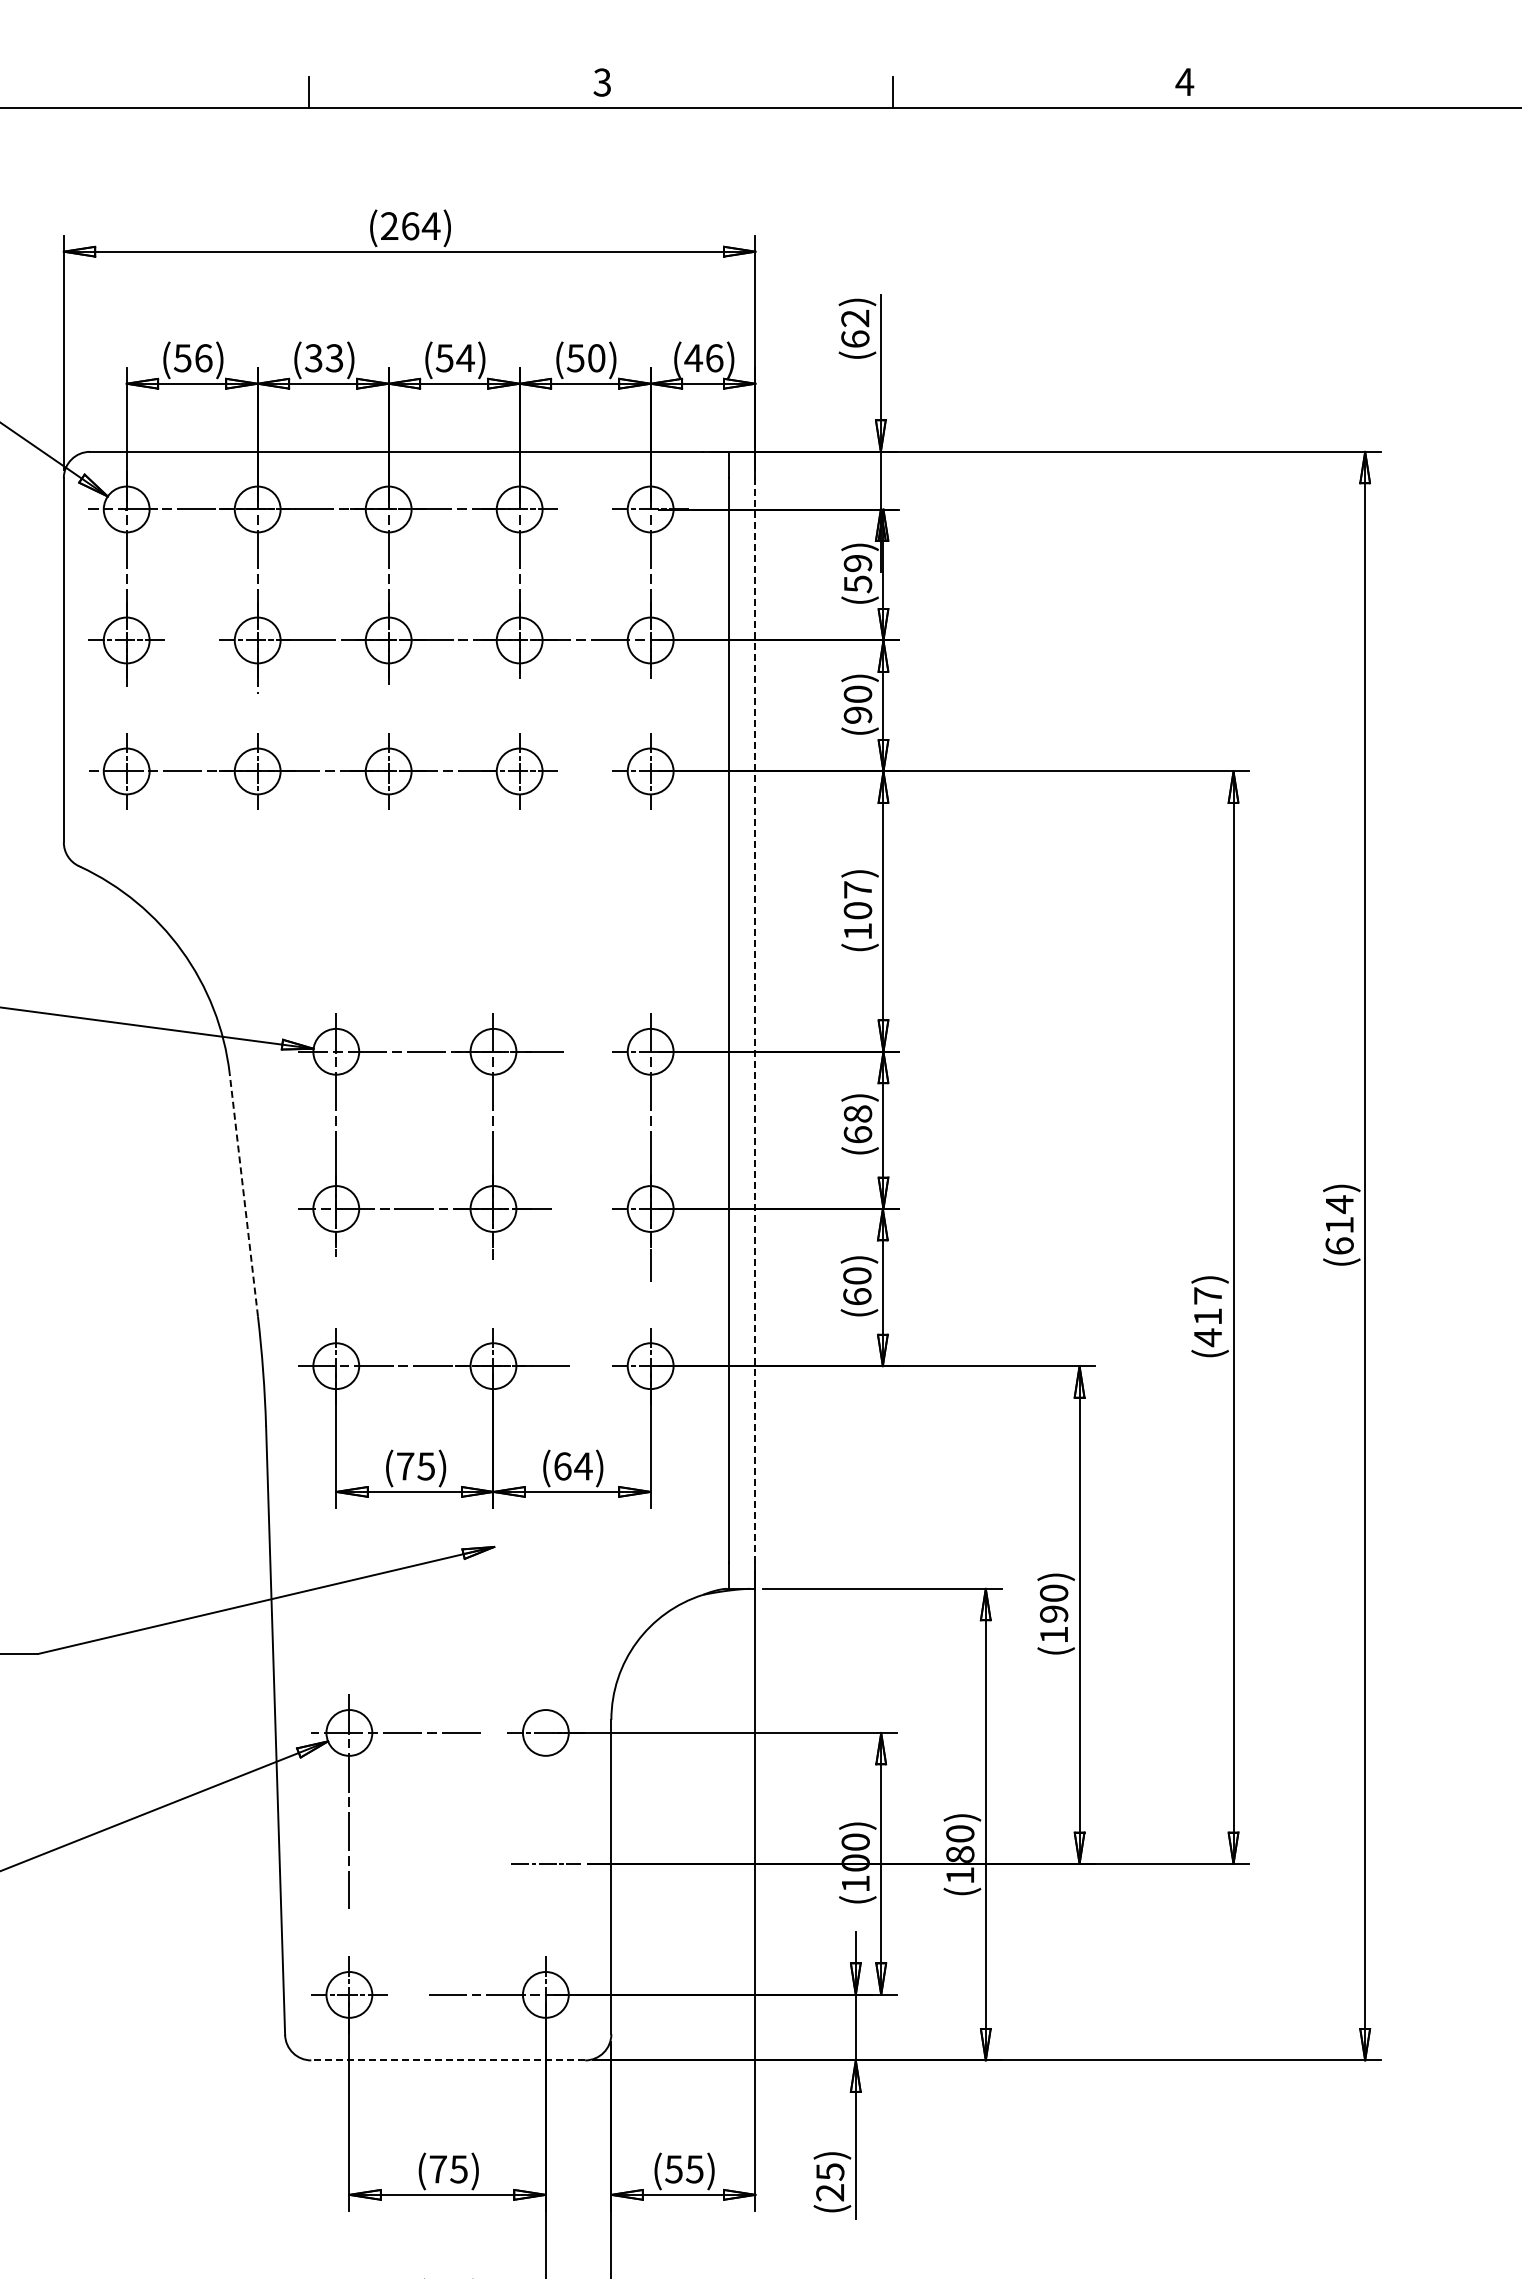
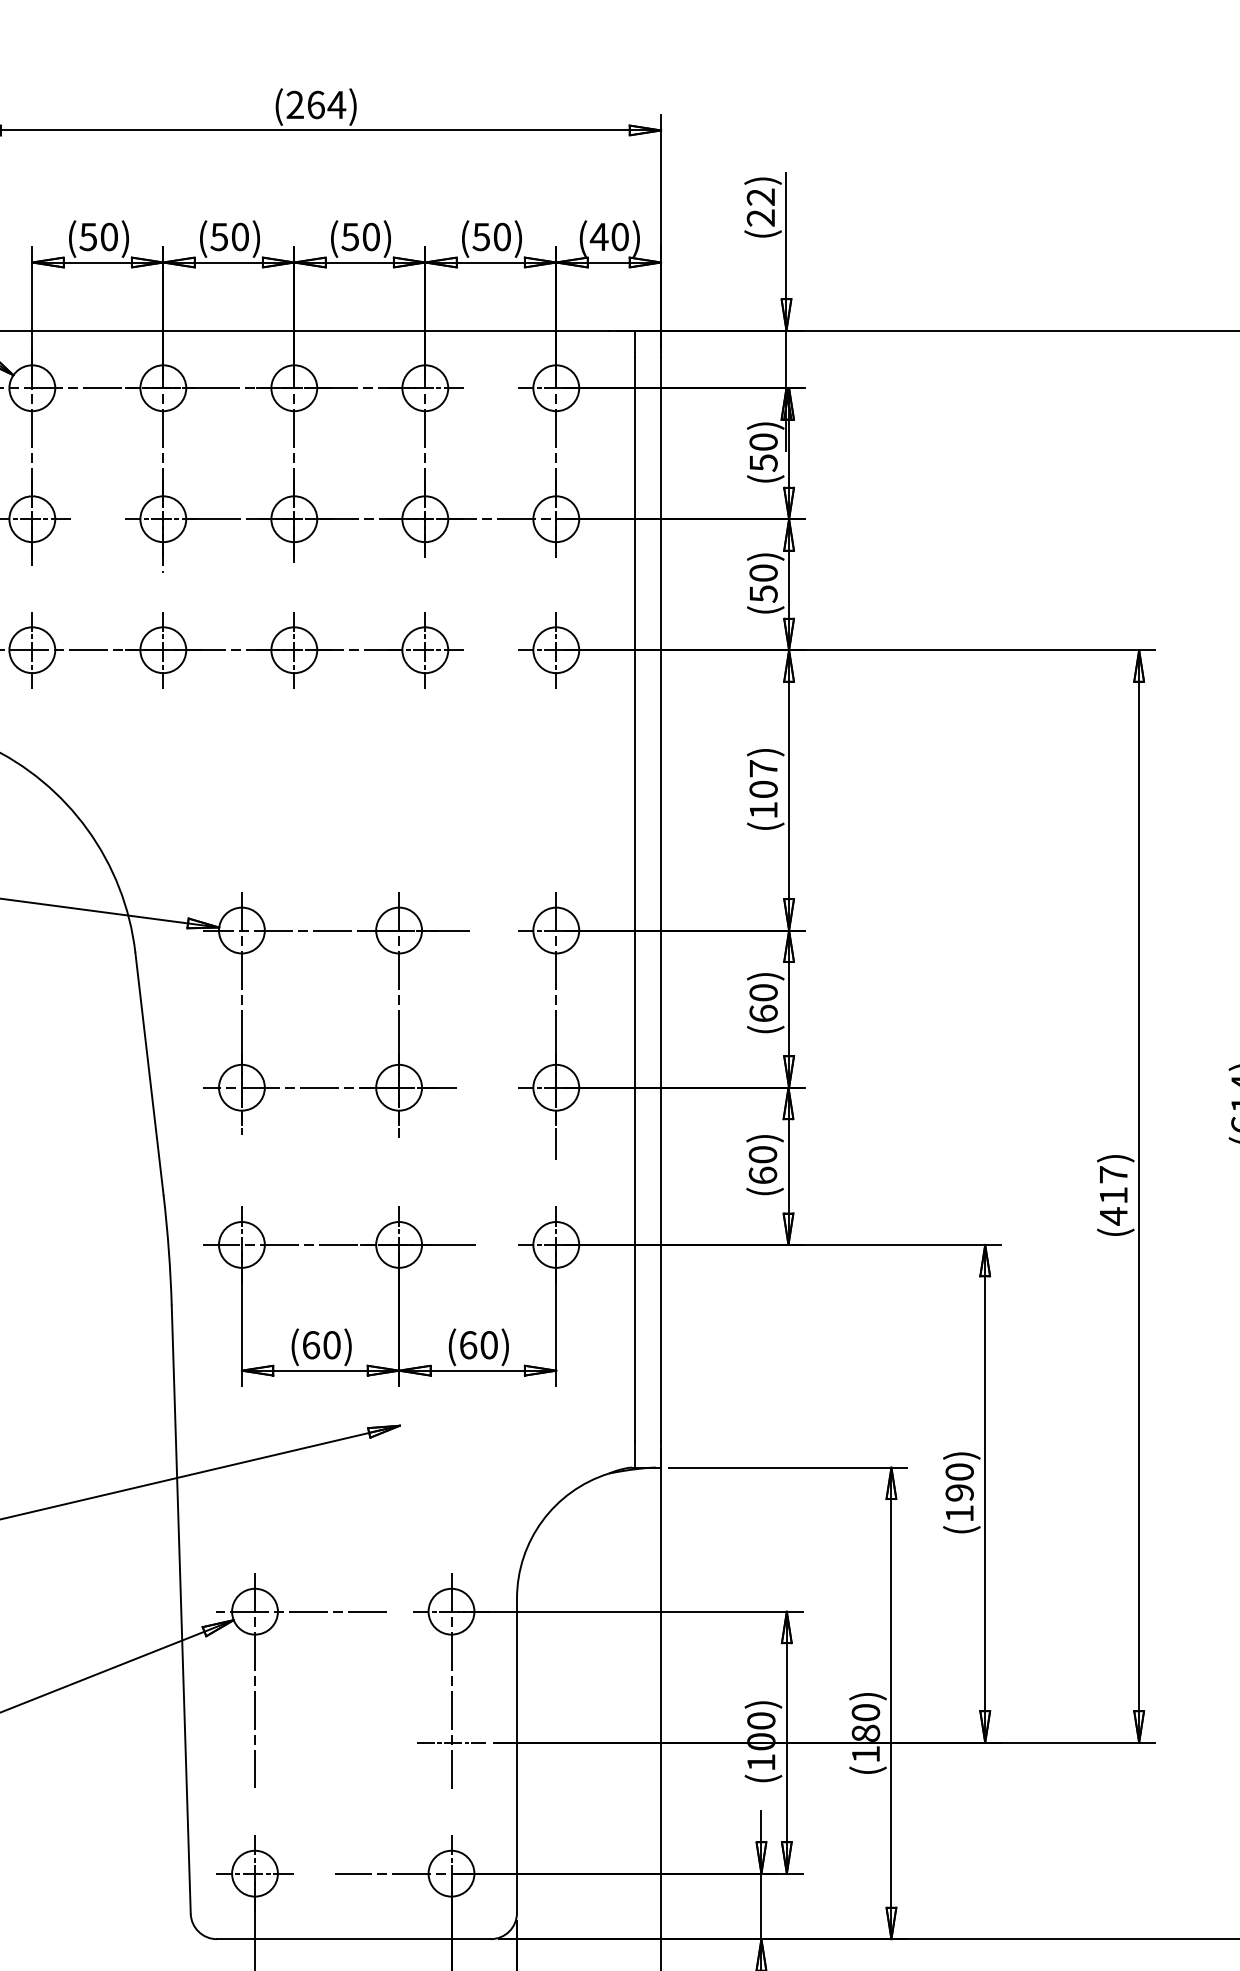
text: (855, 338) -> (761, 217), (62) -> (22)
text: (203, 358) -> (109, 237), (56) -> (50)
text: (324, 358) -> (230, 237), (33) -> (50)
text: (465, 358) -> (371, 237), (54) -> (50)
text: (714, 358) -> (620, 237), (46) -> (40)
text: (857, 563) -> (763, 442), (59) -> (50)
text: (857, 715) -> (763, 594), (90) -> (50)
line: (755, 1019) -> (661, 898), dashed -> solid
text: (857, 1113) -> (763, 992), (68) -> (60)
line: (243, 1194) -> (149, 1073), dashed -> solid
text: (415, 1466) -> (321, 1345), (75) -> (60)
text: (583, 1466) -> (489, 1345), (64) -> (60)
line: (545, 1803) -> (451, 1682), added
line: (448, 2060) -> (354, 1939), dashed -> solid

